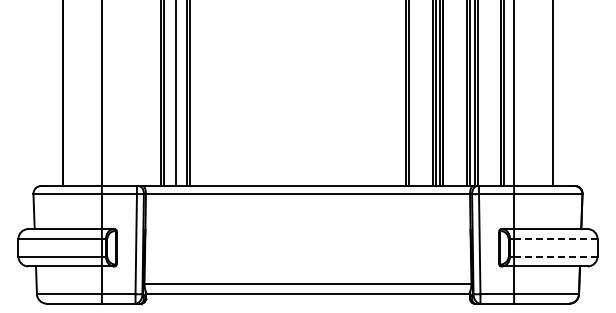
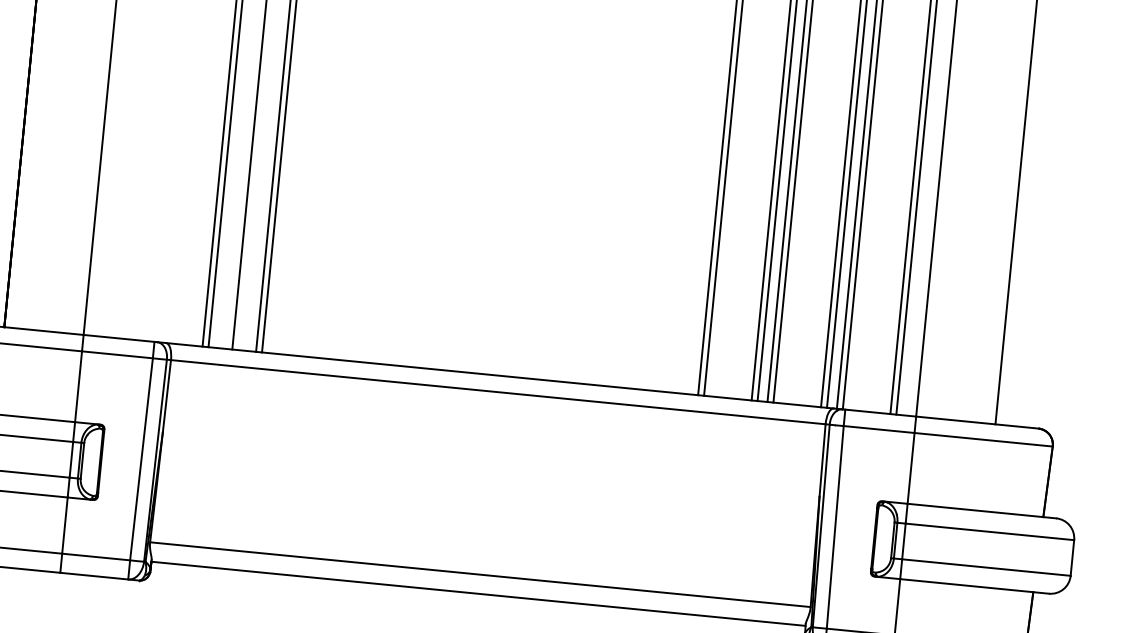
line: (555, 238) -> (989, 530), dashed -> solid
line: (555, 256) -> (985, 567), dashed -> solid

